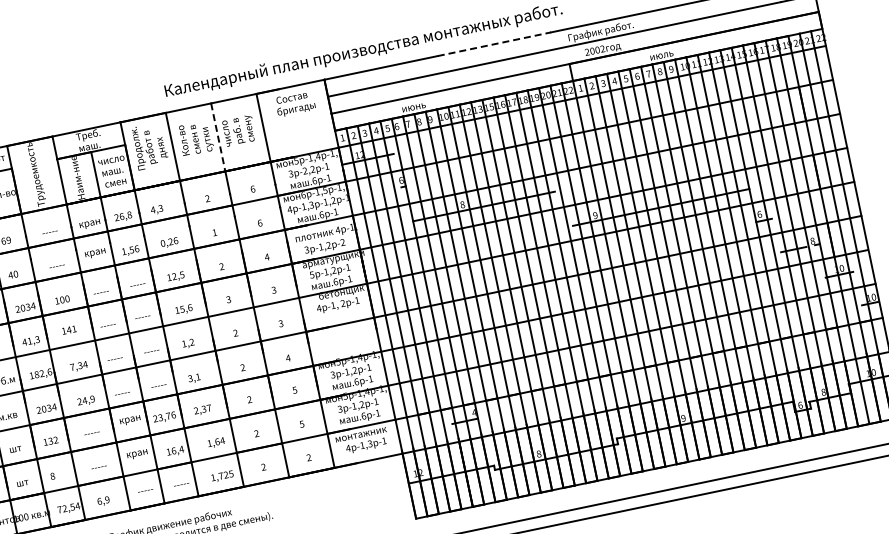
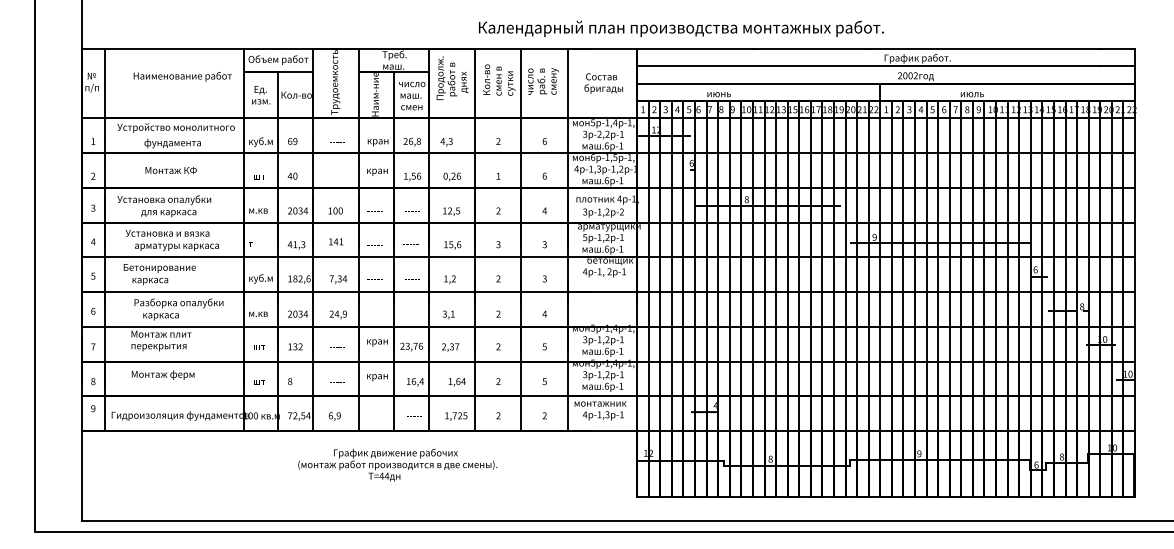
line: (494, 43) -> (810, 48), dashed -> solid
text: (295, 103) -> (603, 83), moved
line: (218, 137) -> (521, 83), dashed -> solid

